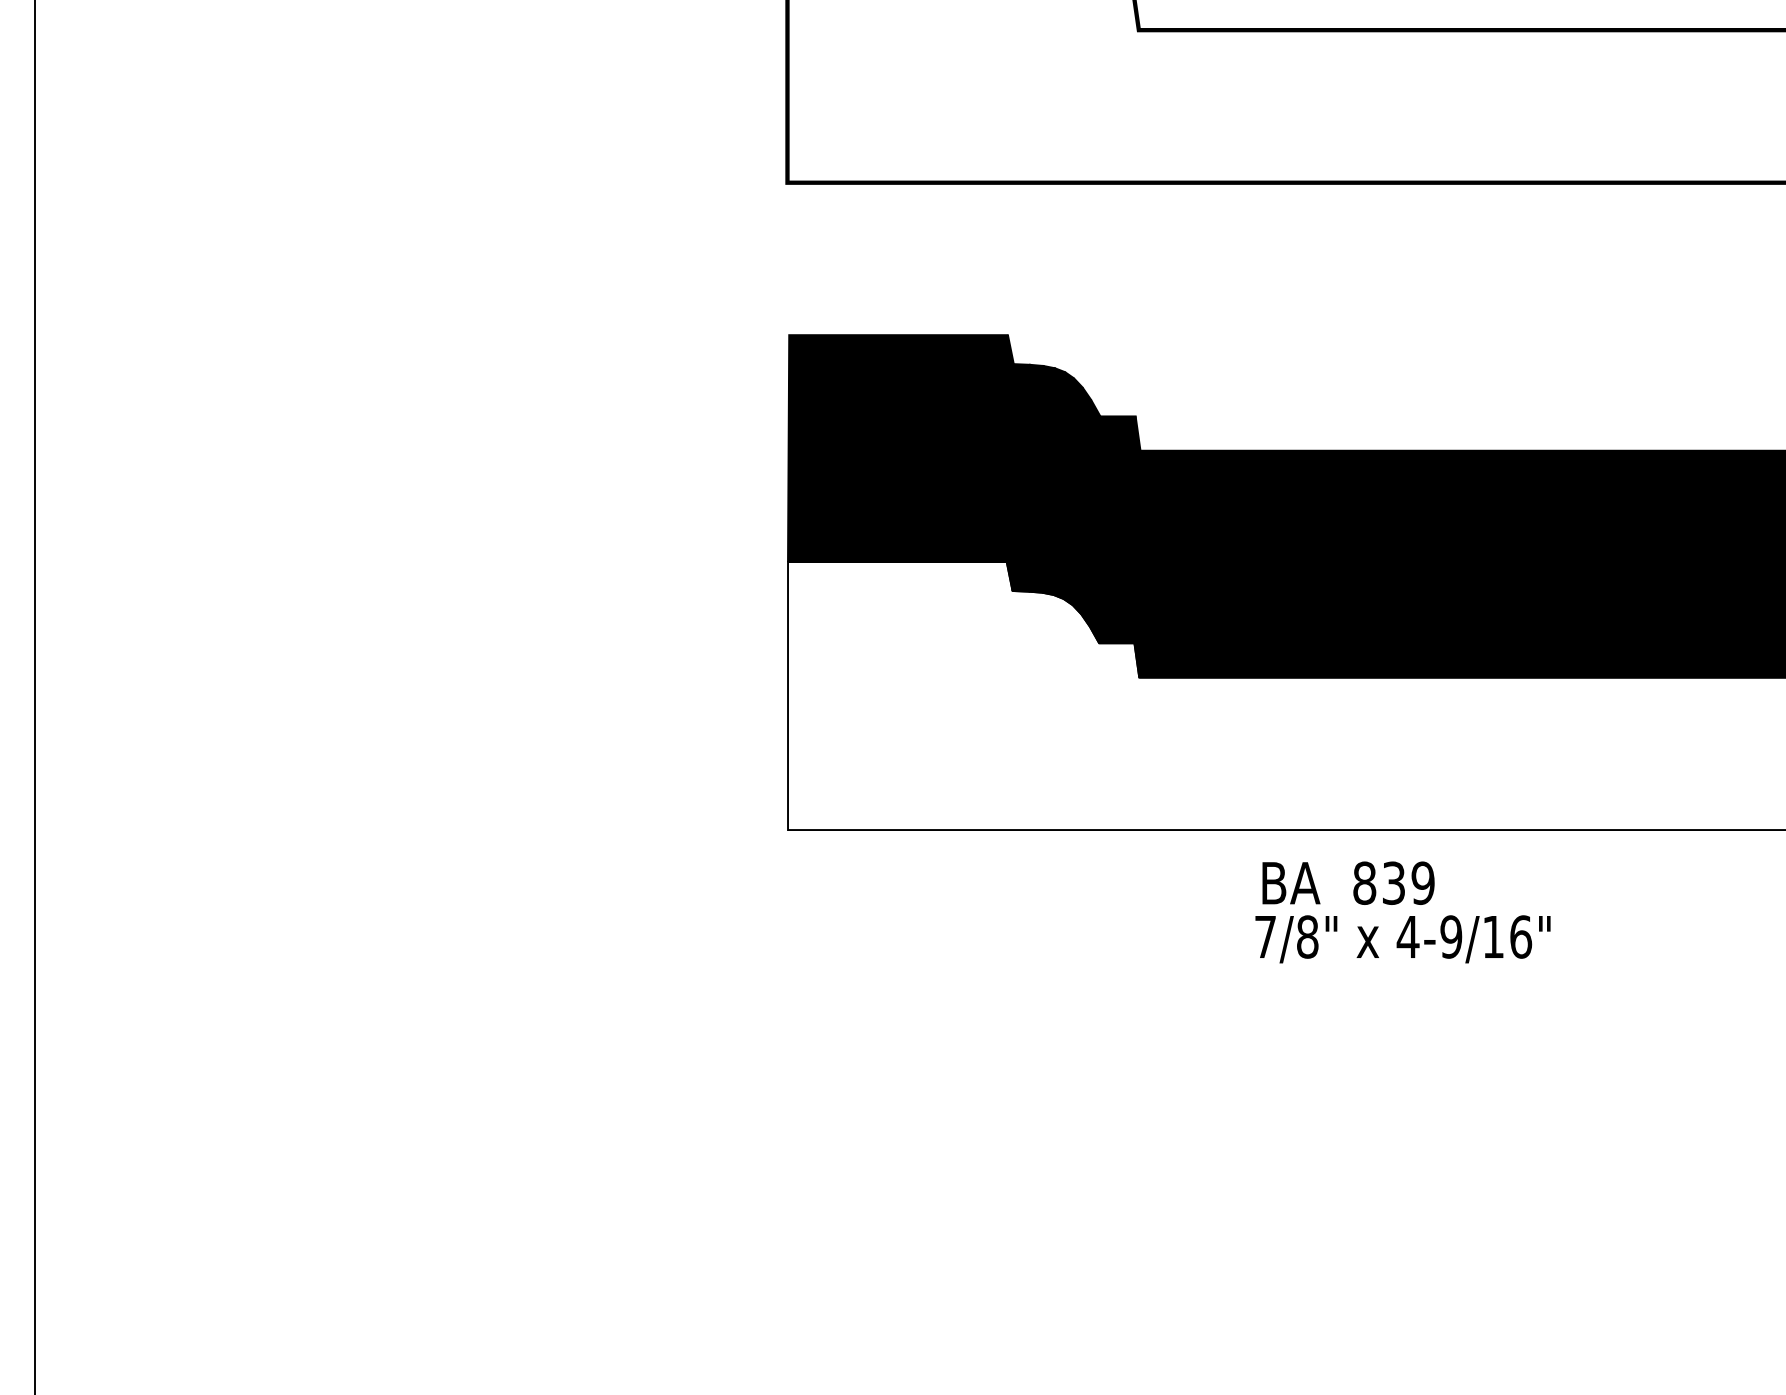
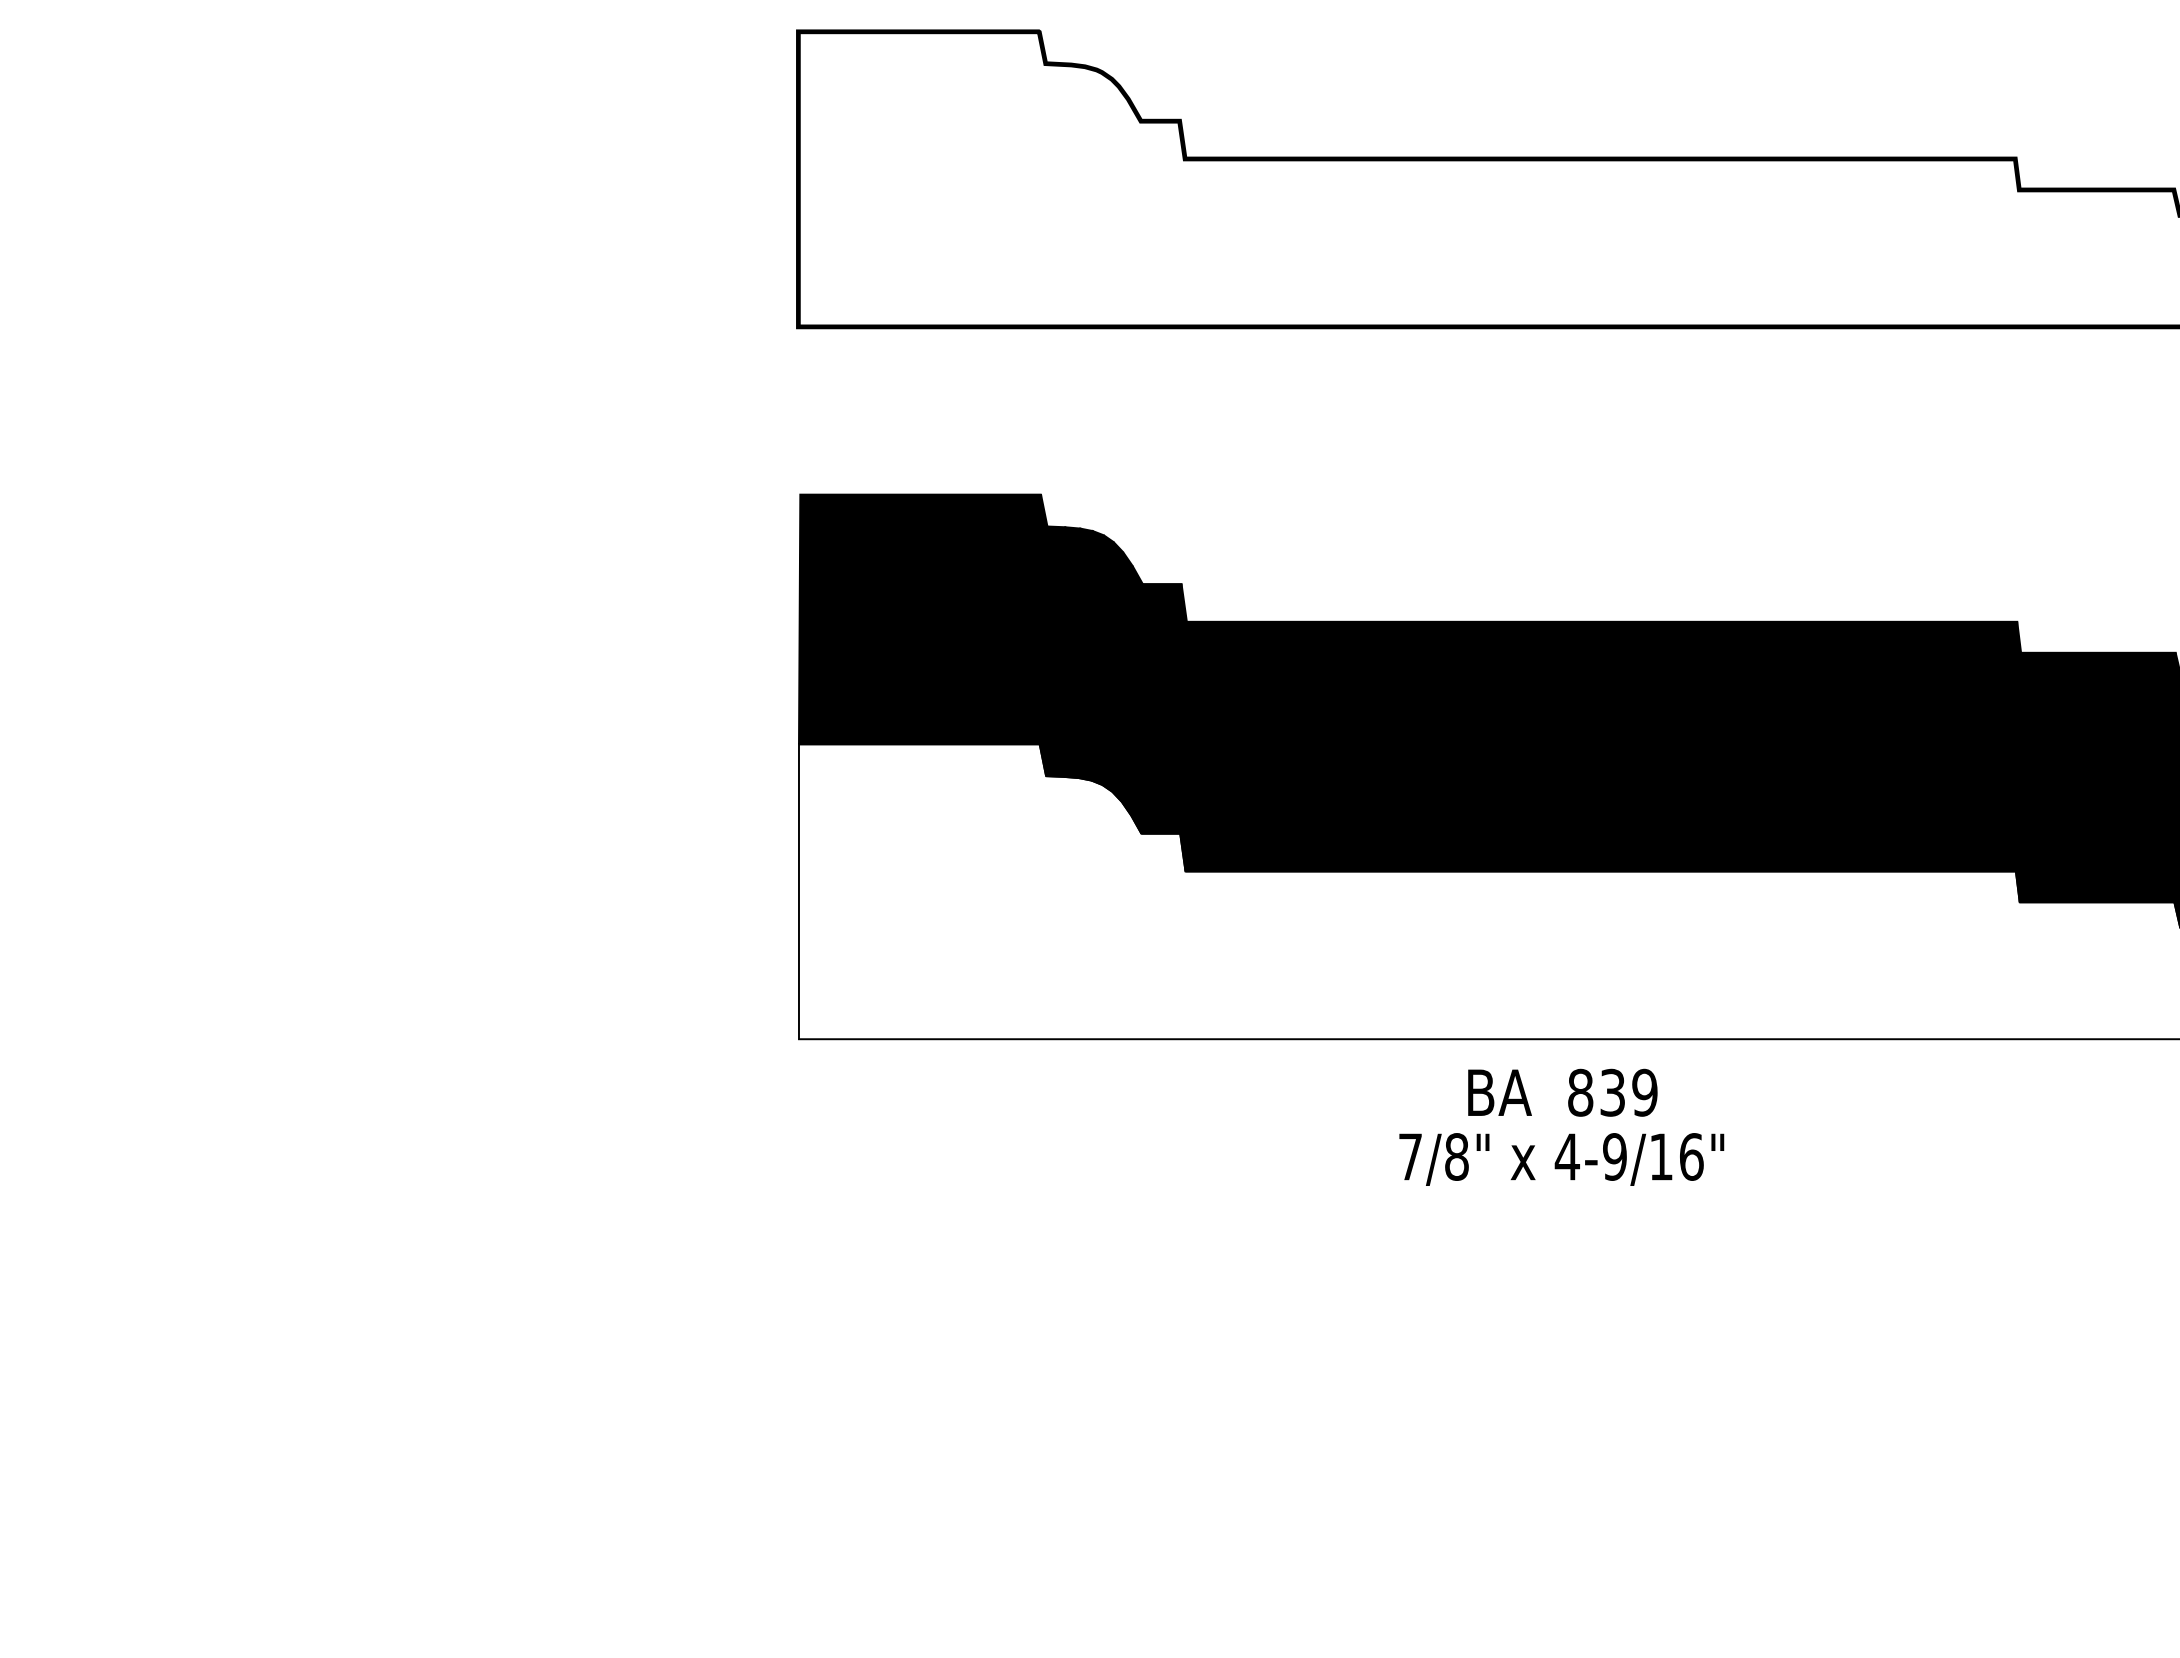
text: (1348, 882) -> (1562, 1092), moved
text: (1402, 939) -> (1561, 1159), moved

